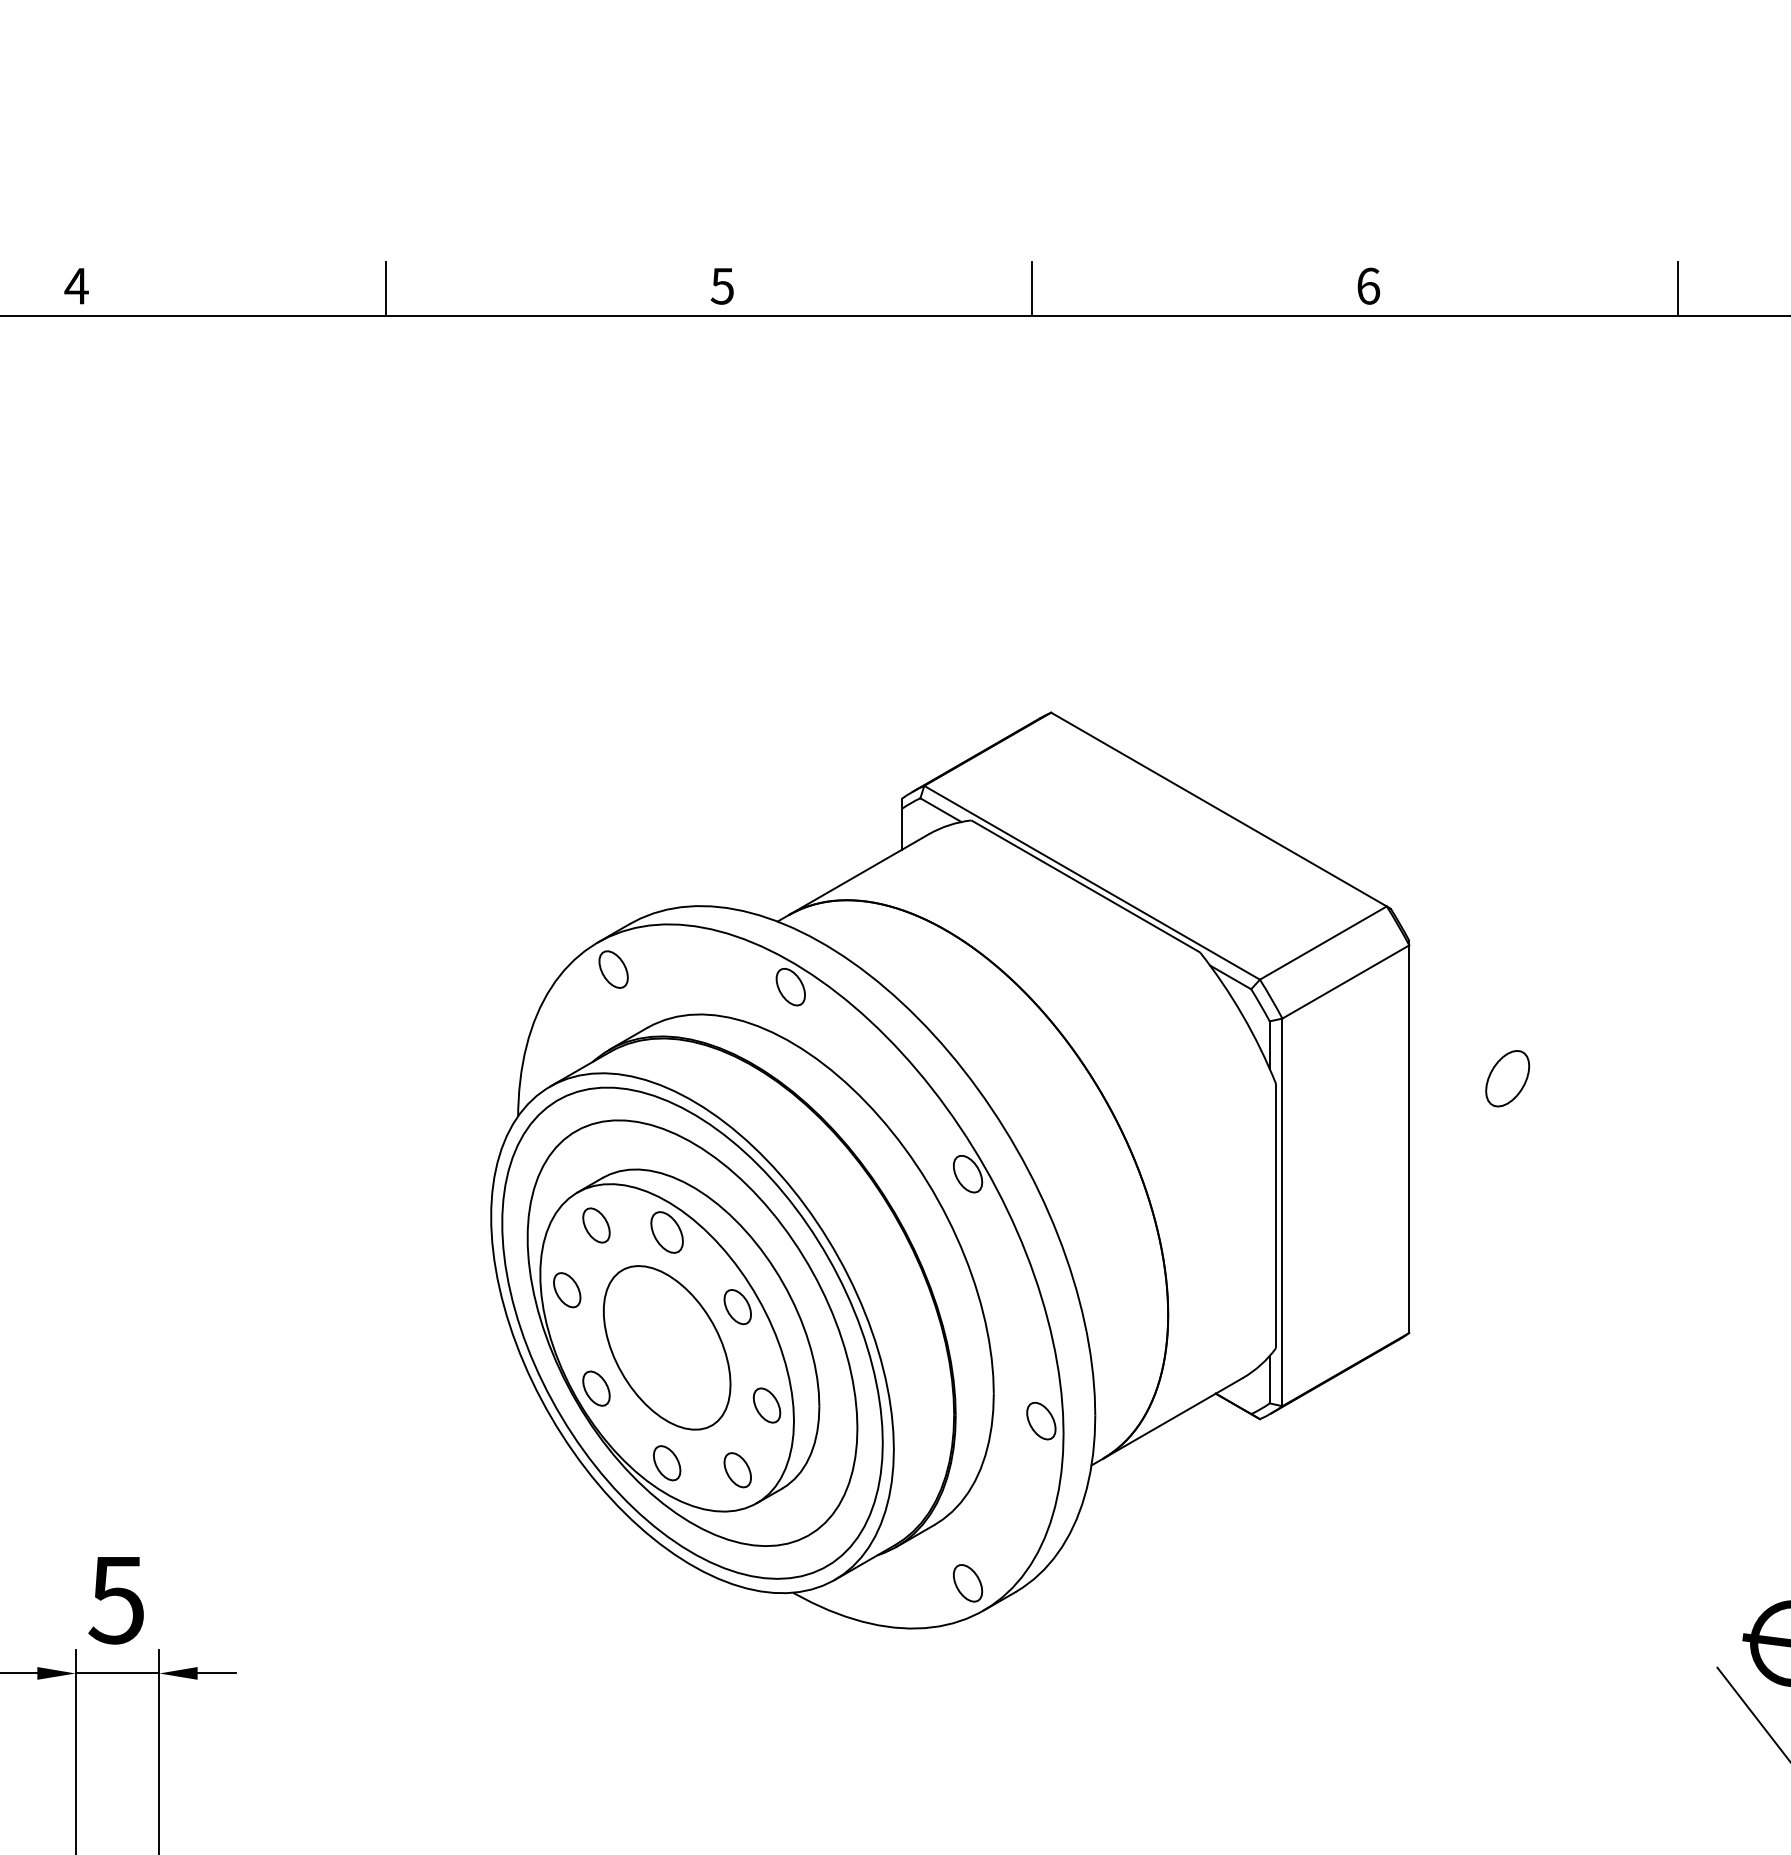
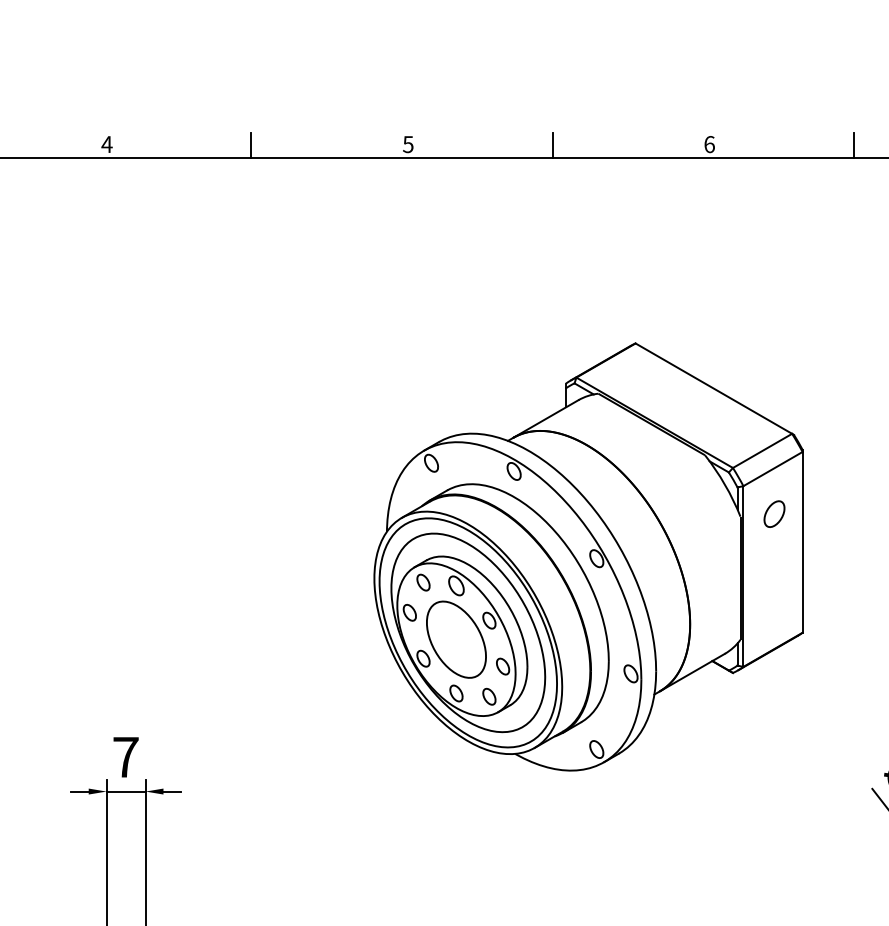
part: (950, 1169) -> (588, 556), moved
text: (116, 1600) -> (125, 757), 5 -> 7

